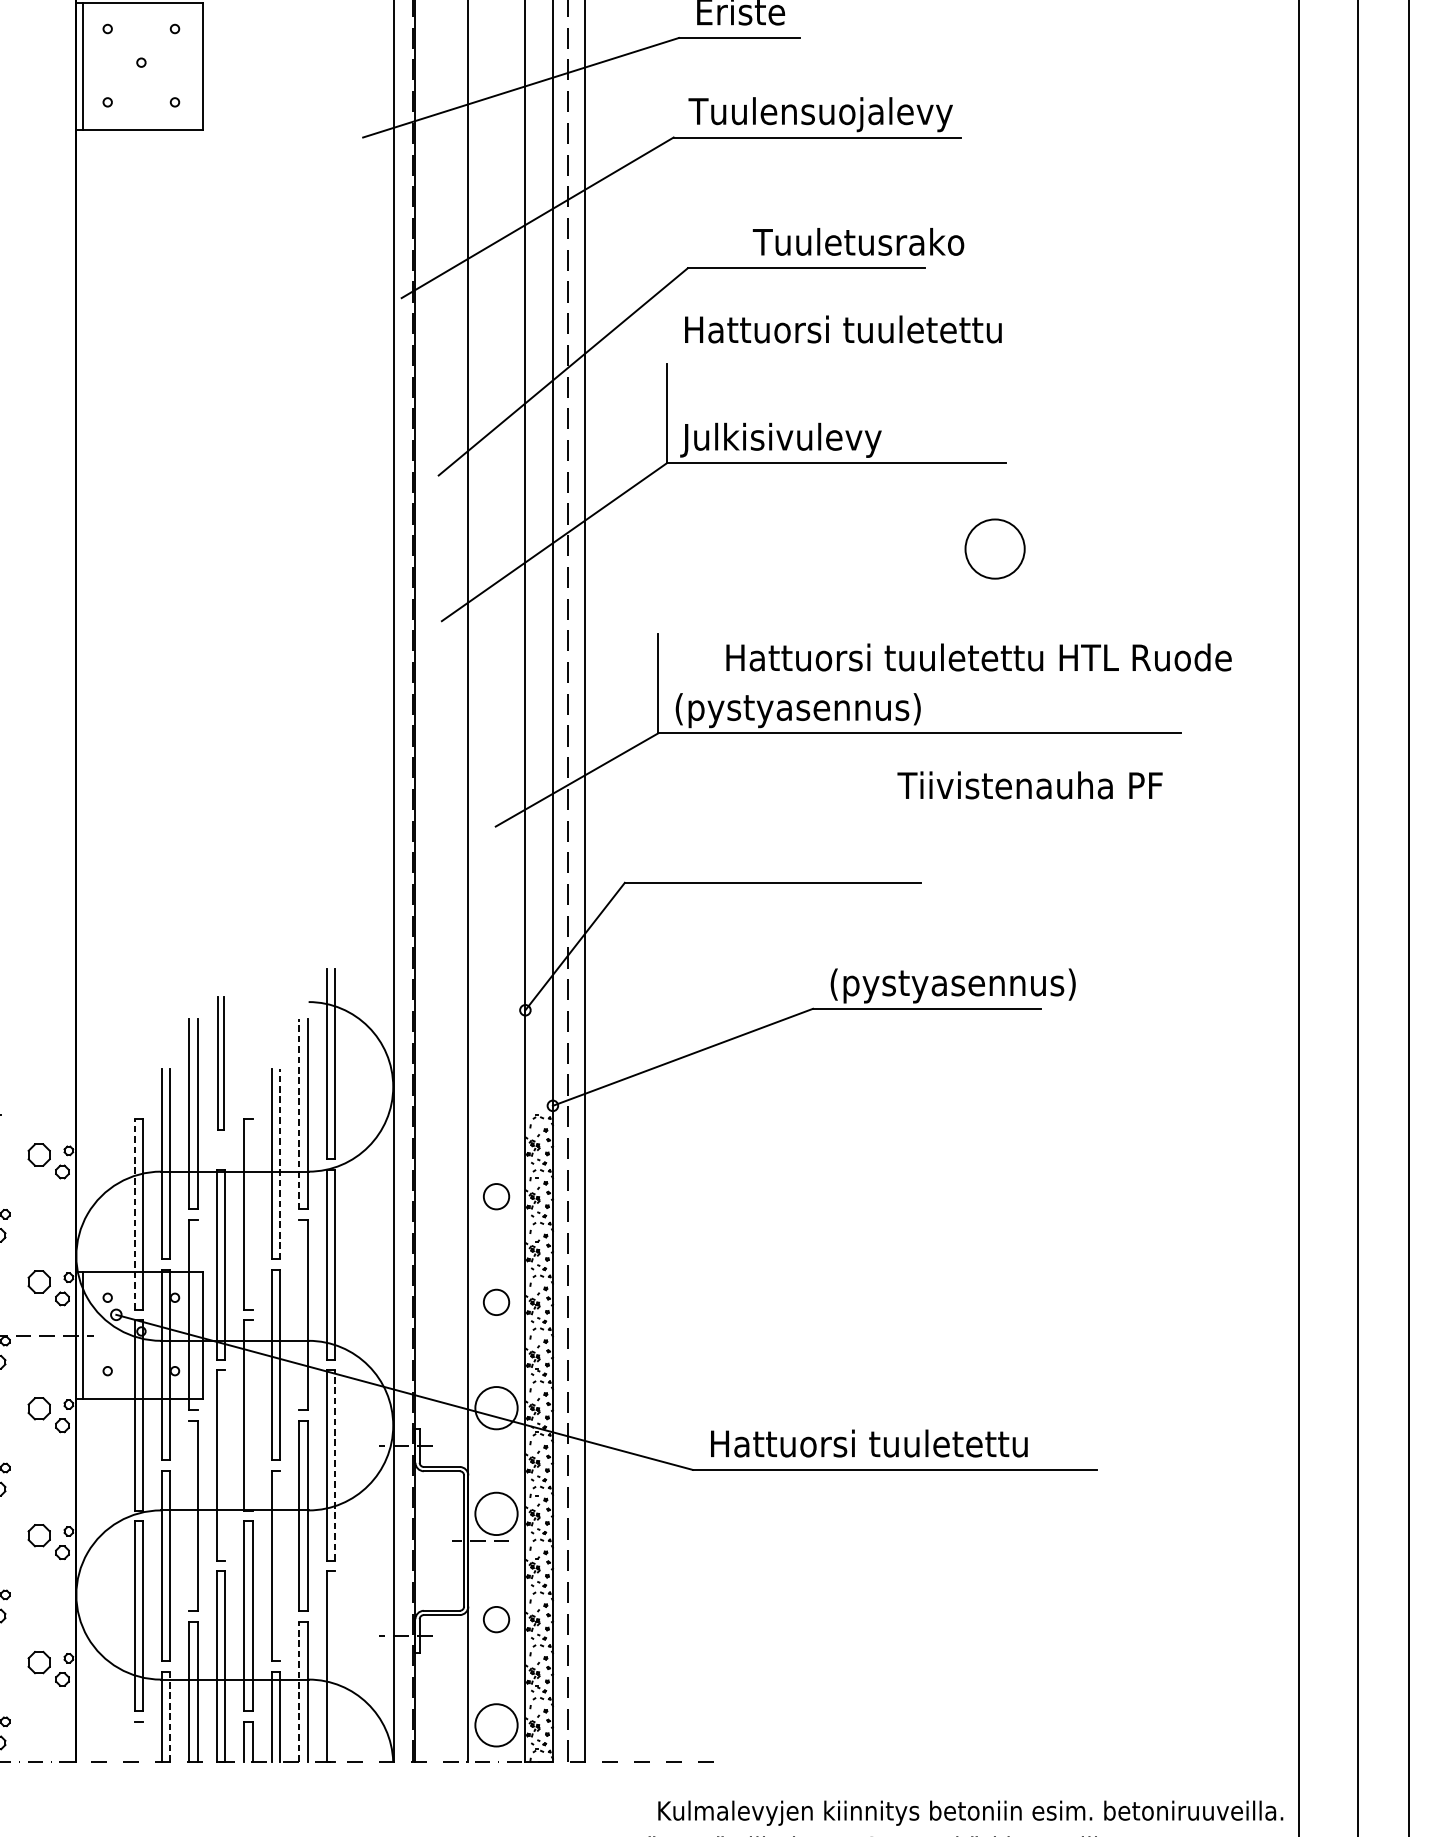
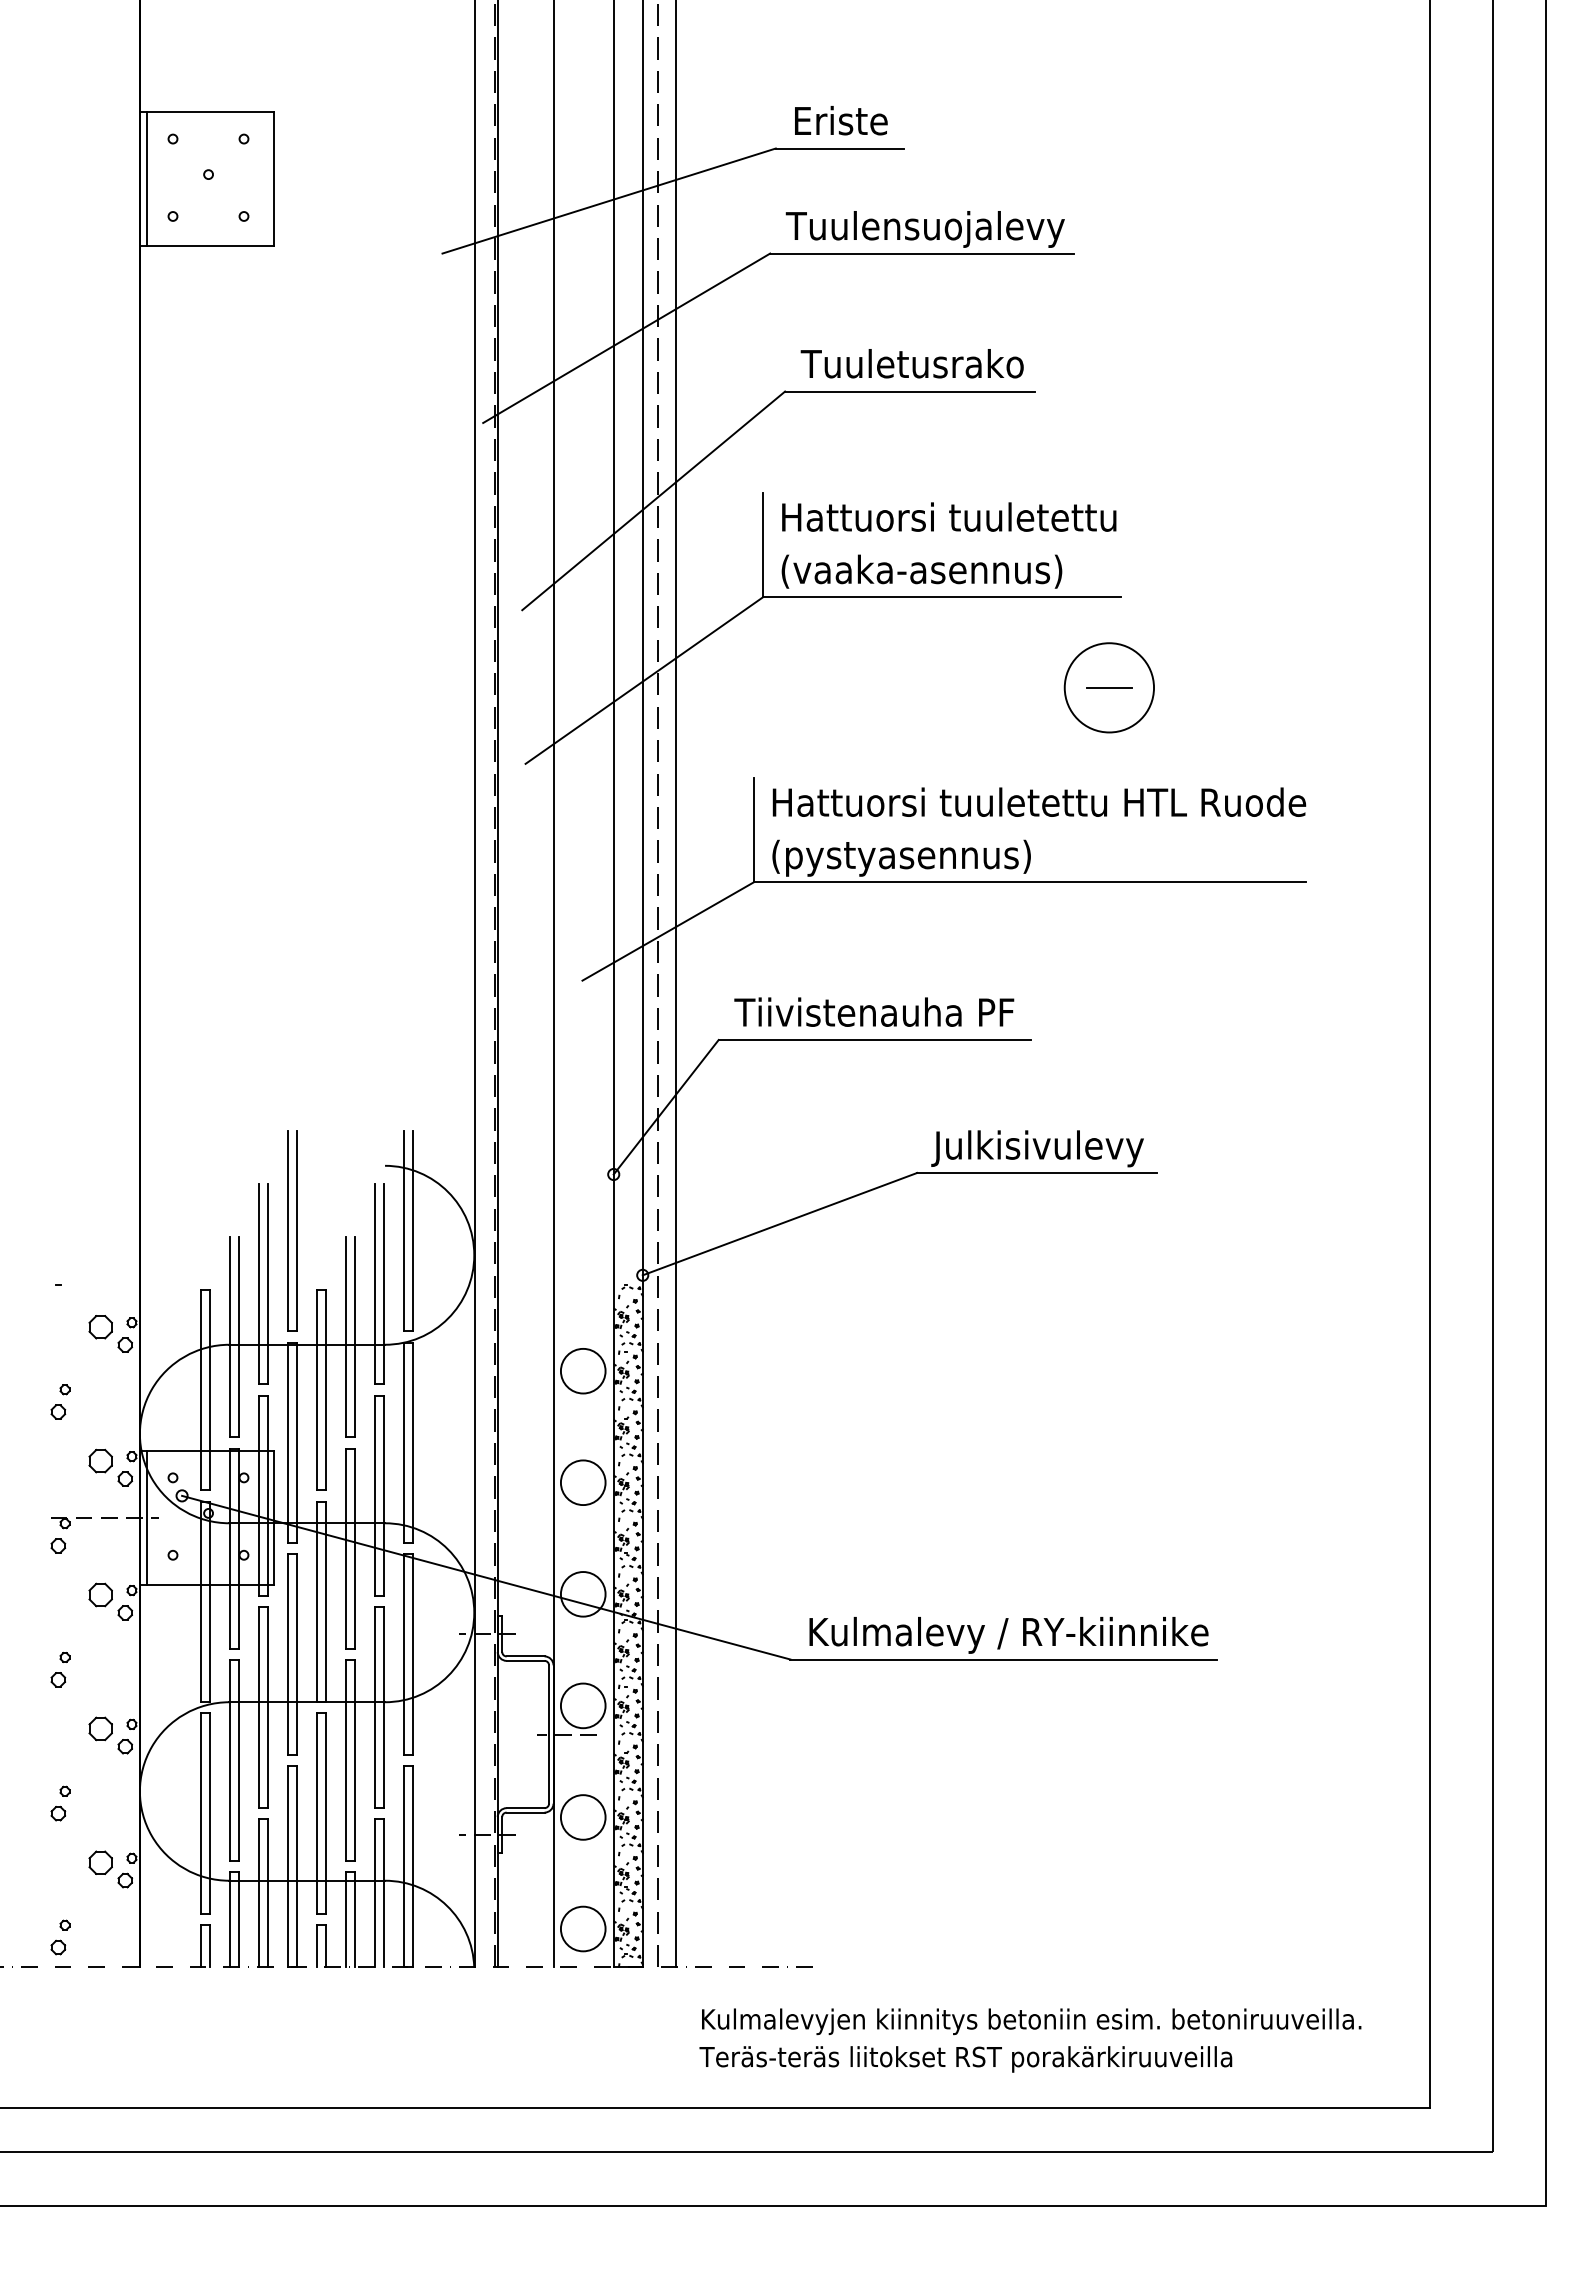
text: (857, 241) -> (911, 363), moved
text: (843, 328) -> (949, 516), moved
text: (815, 439) -> (919, 572), Julkisivulevy -> (vaaka-asennus)
circle: (995, 548) -> (1109, 687), size x1.43
line: (995, 548) -> (1109, 687), added
text: (979, 656) -> (1039, 801), moved
text: (1030, 784) -> (874, 1011), moved
text: (950, 985) -> (1062, 1148), (pystyasennus) -> Julkisivulevy
part: (220, 1063) -> (292, 1230), size x1.43
line: (299, 1113) -> (375, 1283), dashed -> solid
line: (280, 1163) -> (355, 1336), dashed -> solid
circle: (495, 1196) -> (582, 1370), size x1.67
line: (134, 1214) -> (201, 1389), dashed -> solid
line: (253, 1214) -> (326, 1389), added
circle: (495, 1302) -> (582, 1482), size x1.67
line: (198, 1314) -> (268, 1495), added
line: (299, 1314) -> (375, 1495), added
line: (253, 1414) -> (326, 1601), added
text: (901, 1446) -> (1010, 1634), Hattuorsi tuuletettu -> Kulmalevy / RY-kiinnike
line: (225, 1465) -> (297, 1654), added
line: (335, 1465) -> (413, 1654), dashed -> solid
line: (189, 1515) -> (259, 1707), added
line: (280, 1565) -> (355, 1760), added
circle: (495, 1619) -> (582, 1817), size x1.67
line: (335, 1666) -> (413, 1866), added
line: (299, 1691) -> (375, 1893), dashed -> solid
line: (170, 1716) -> (239, 1919), dashed -> solid
line: (134, 1741) -> (201, 1946), added
line: (143, 1741) -> (210, 1946), added
text: (970, 1812) -> (1031, 2021), moved

